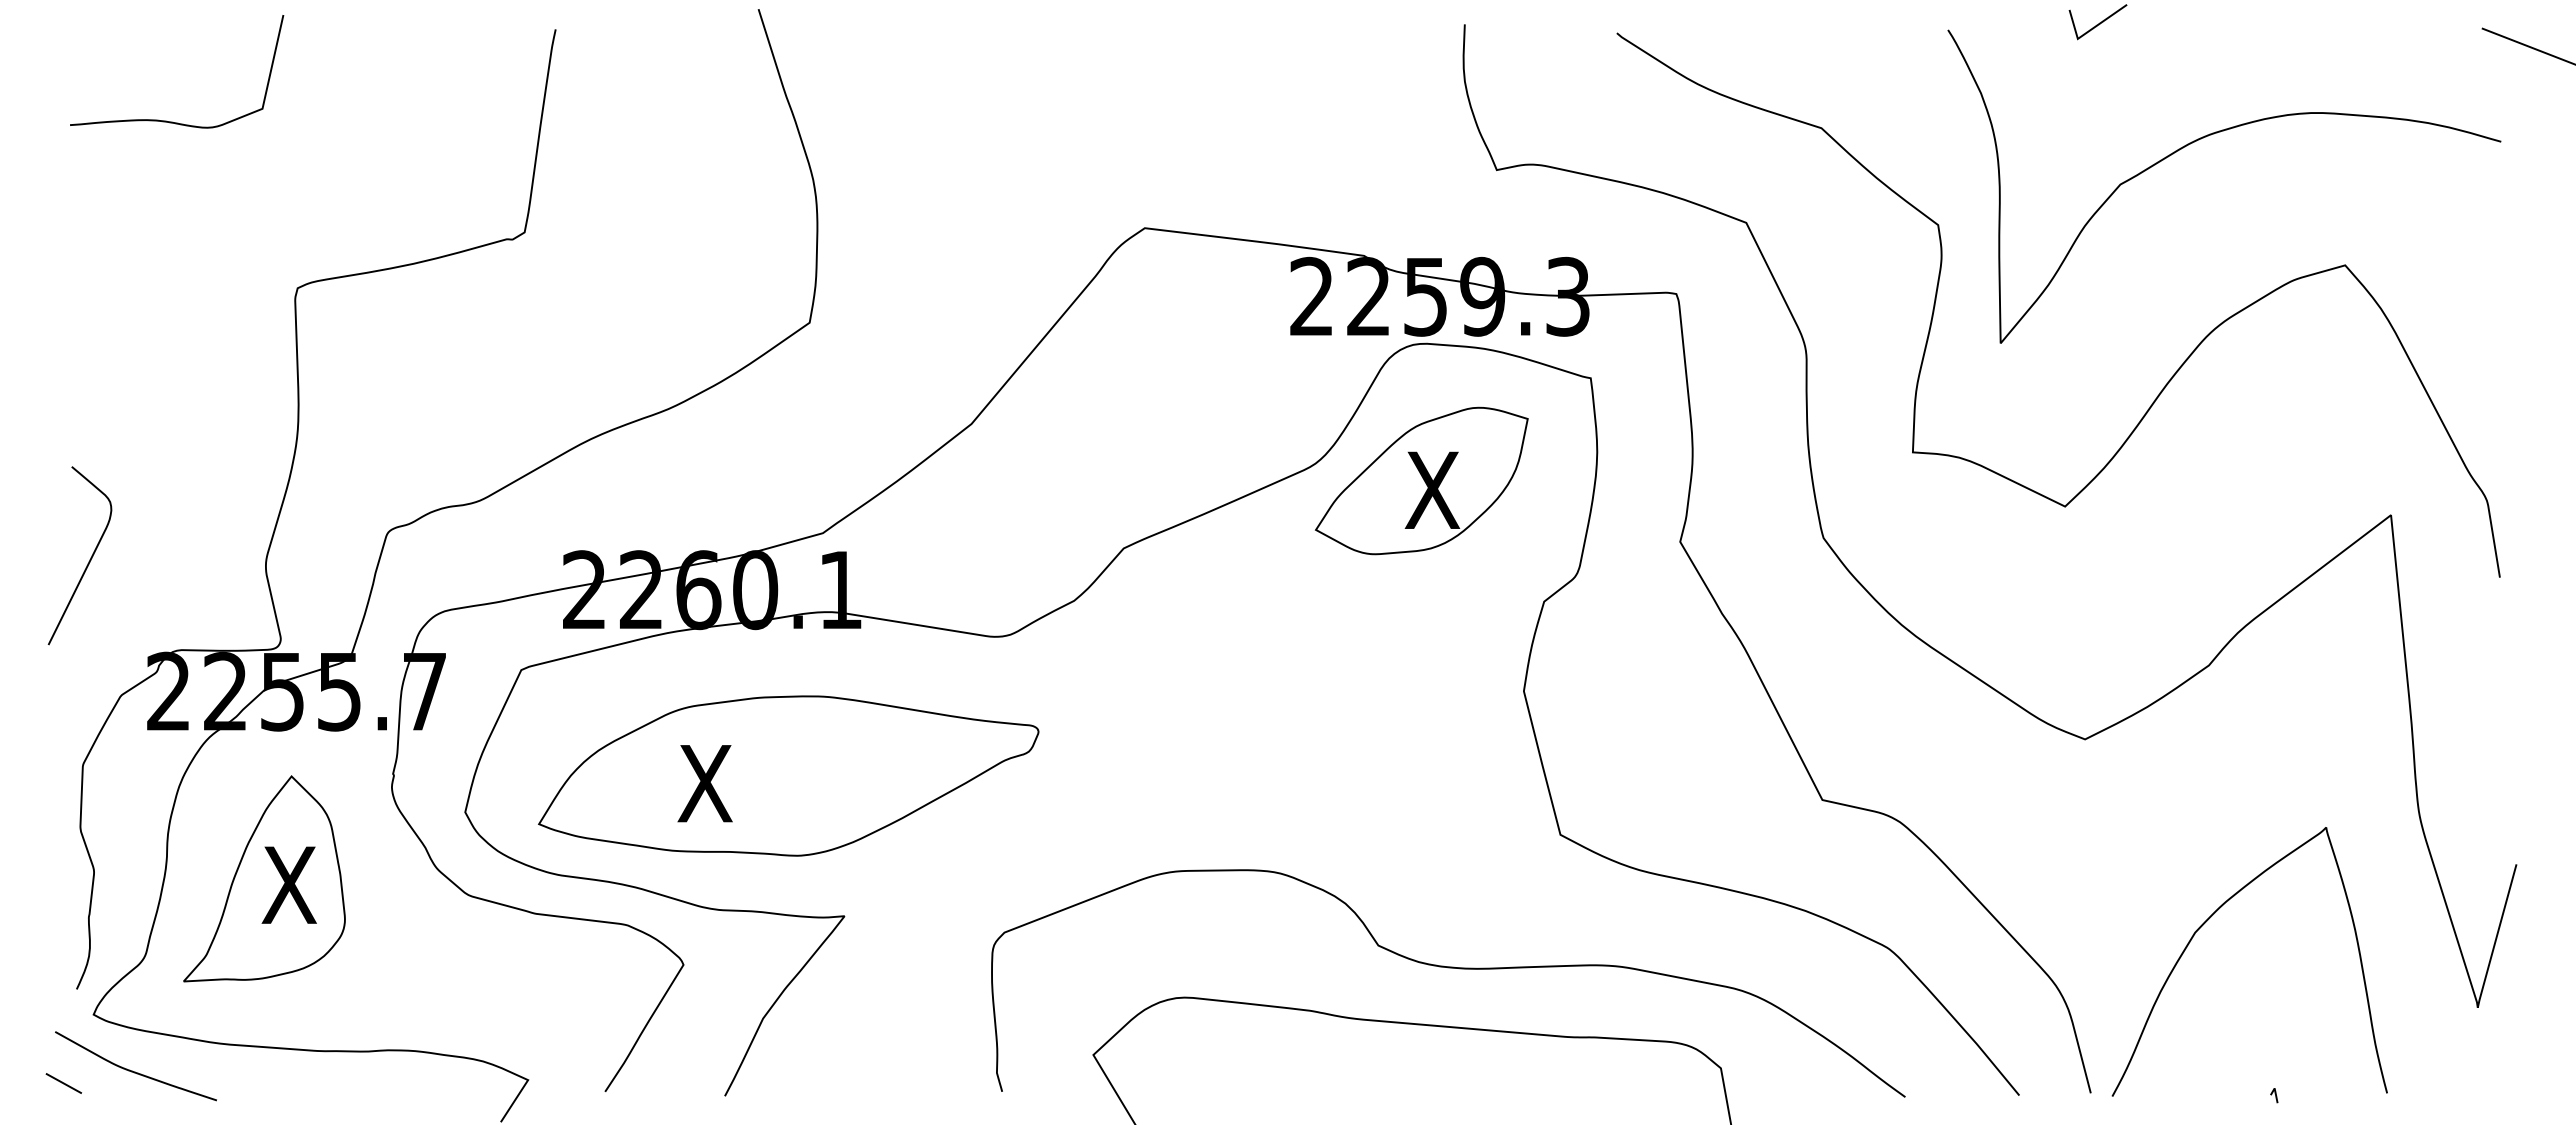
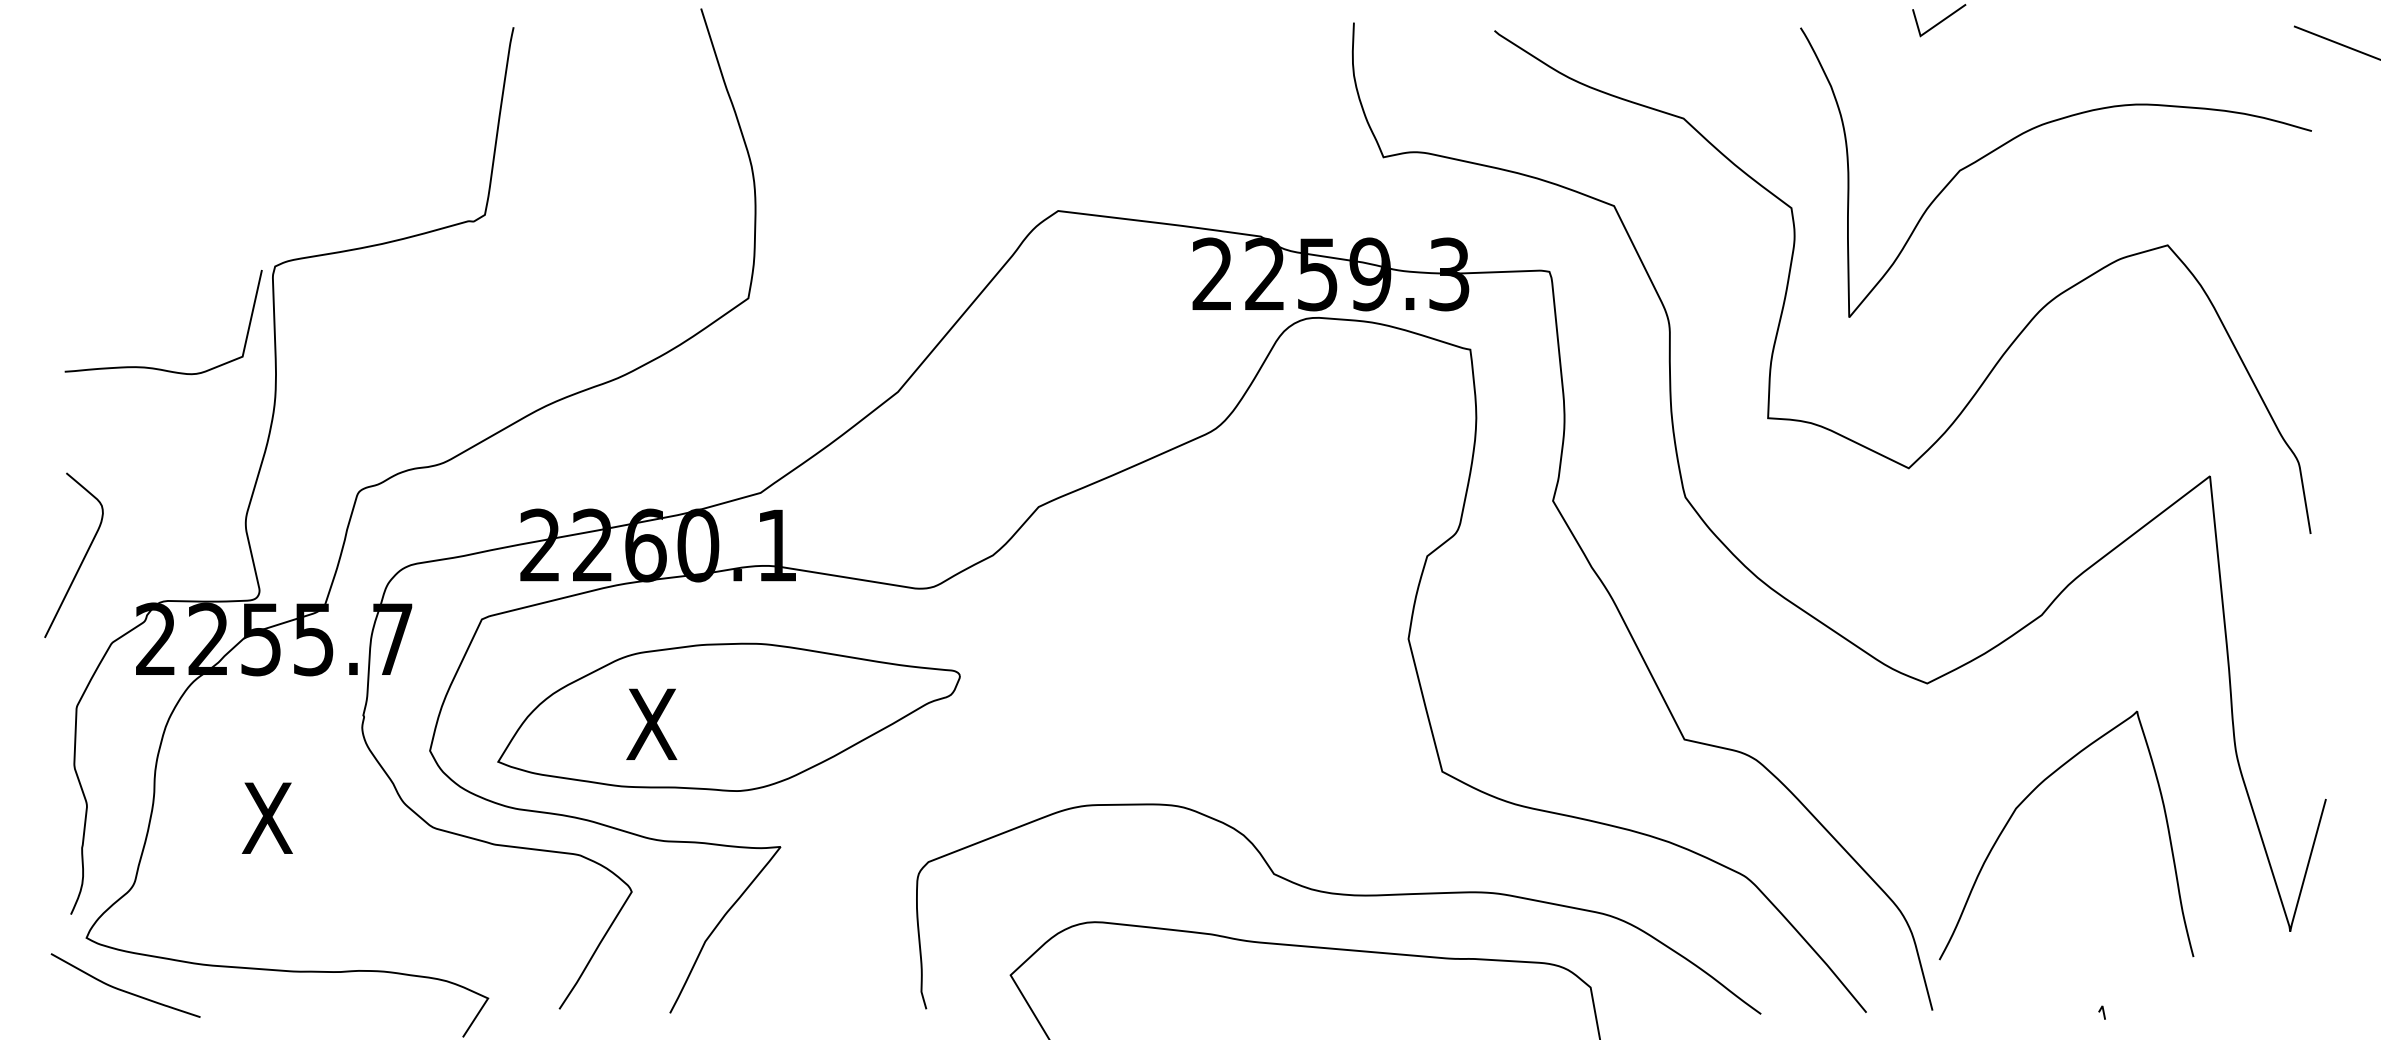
curve: (166, 120) -> (153, 367), moved
part: (1421, 480) -> (1313, 444), removed
curve: (89, 559) -> (82, 558), moved
part: (264, 878) -> (244, 812), removed
curve: (2208, 920) -> (2028, 797), moved
line: (63, 1083) -> (58, 1001), removed

